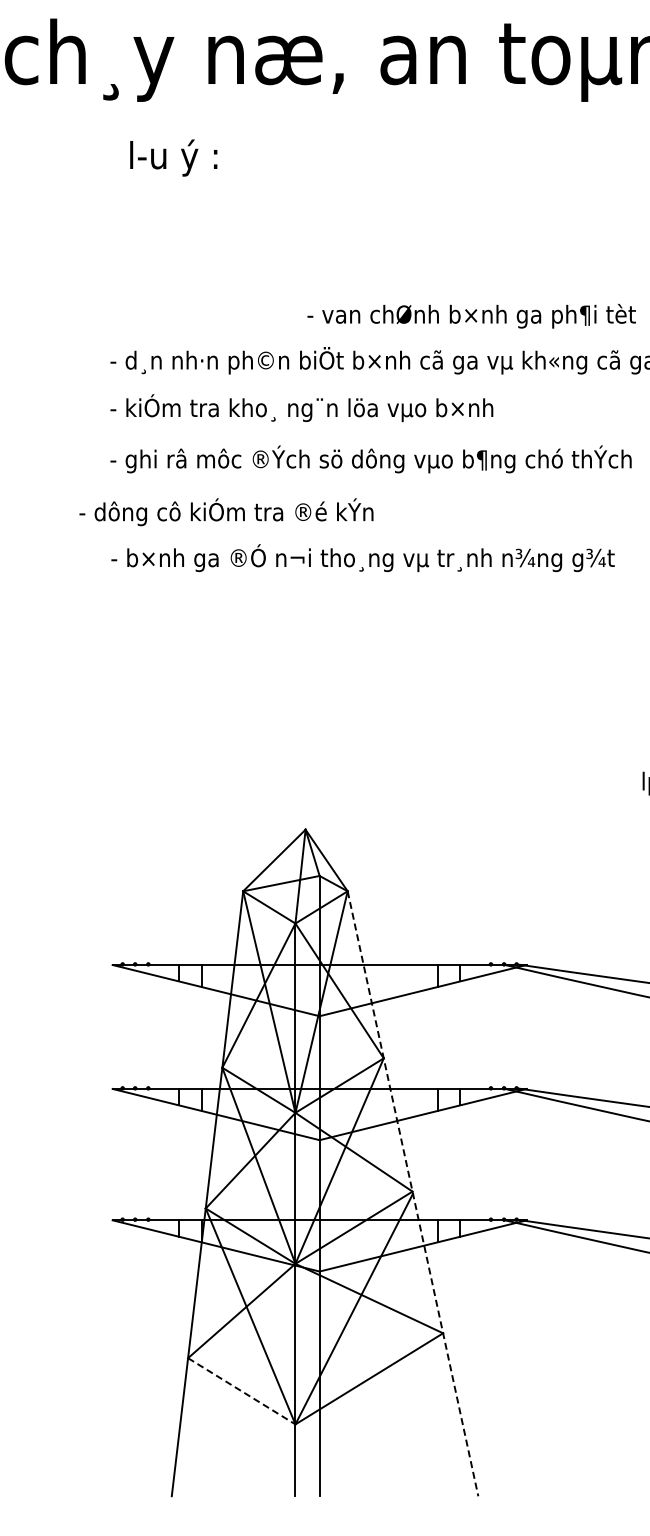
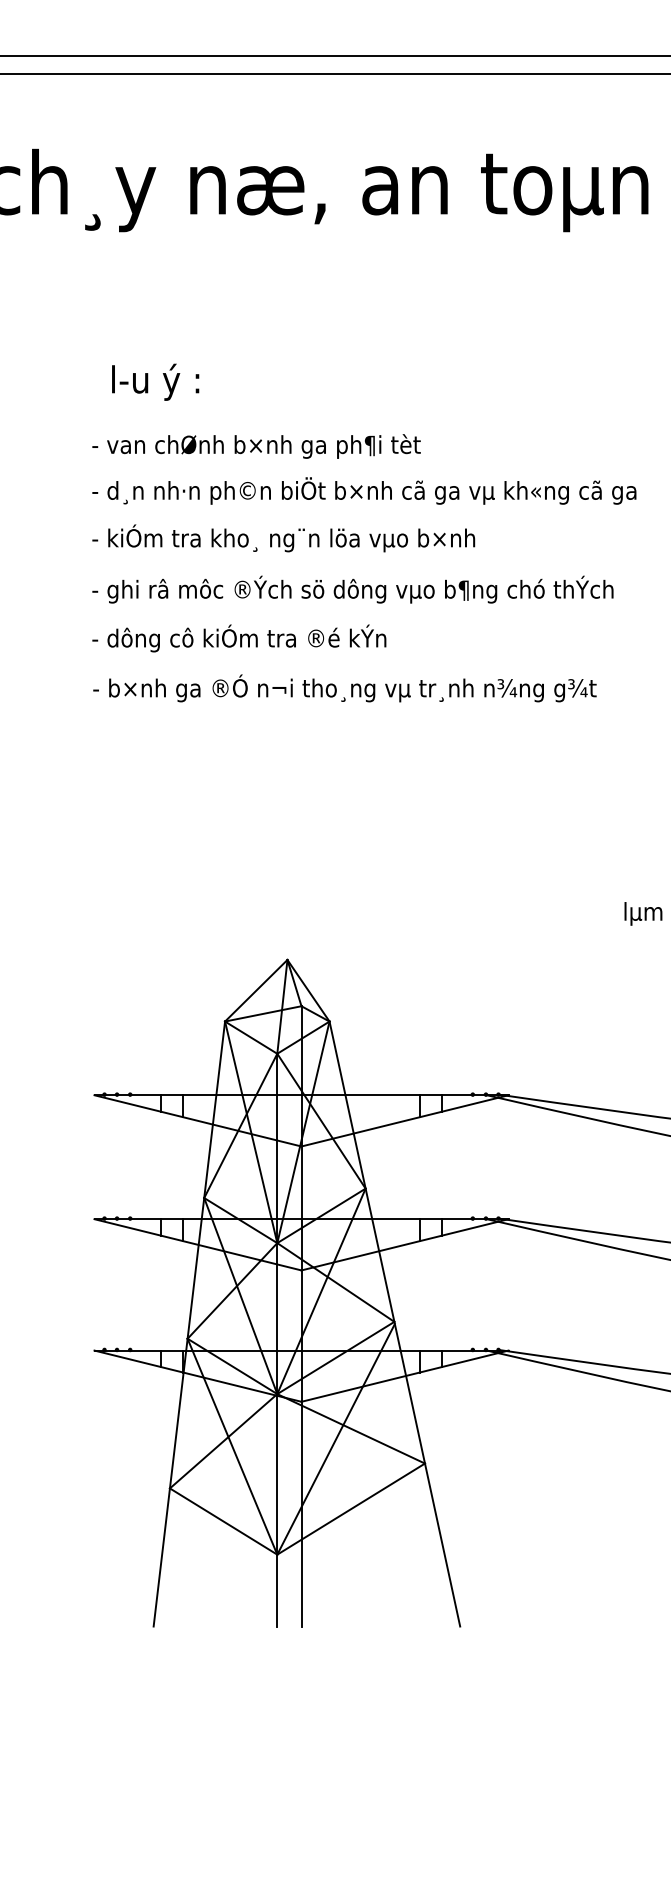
text: (173, 157) -> (155, 381), moved
text: (471, 316) -> (256, 446), moved
text: (226, 512) -> (239, 638), moved
line: (412, 1194) -> (394, 1324), dashed -> solid
line: (242, 1391) -> (224, 1521), dashed -> solid

